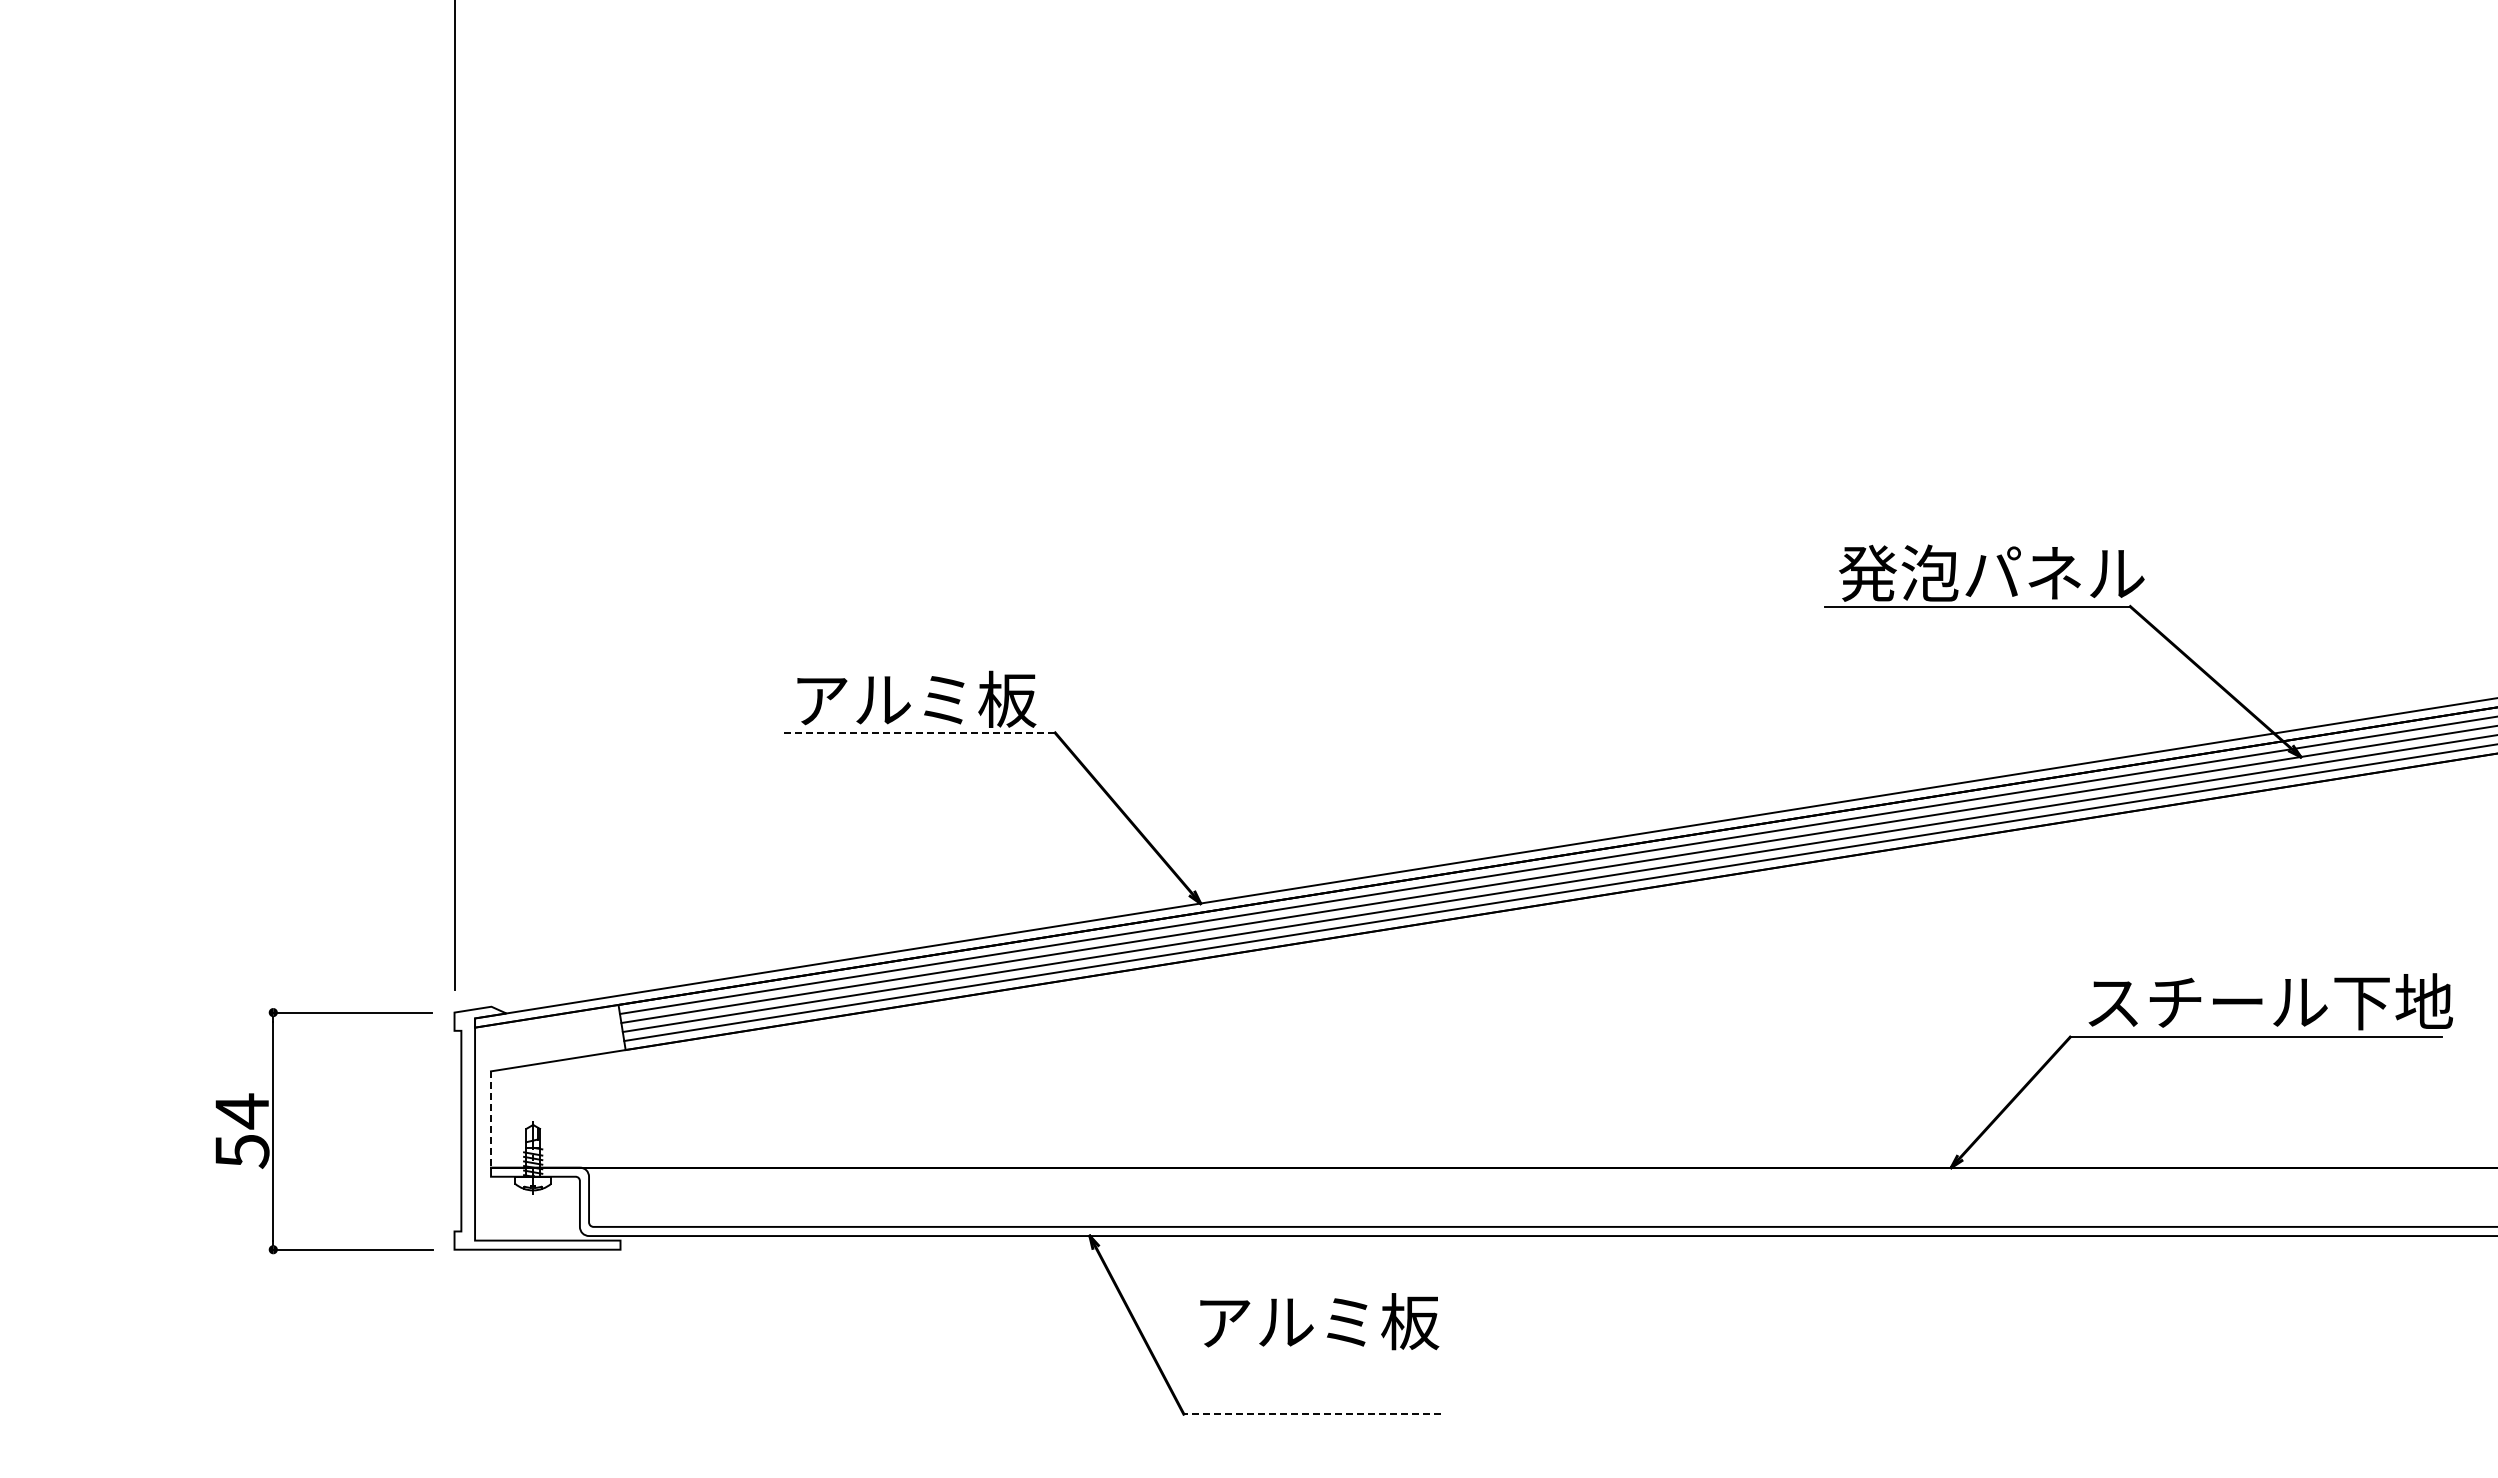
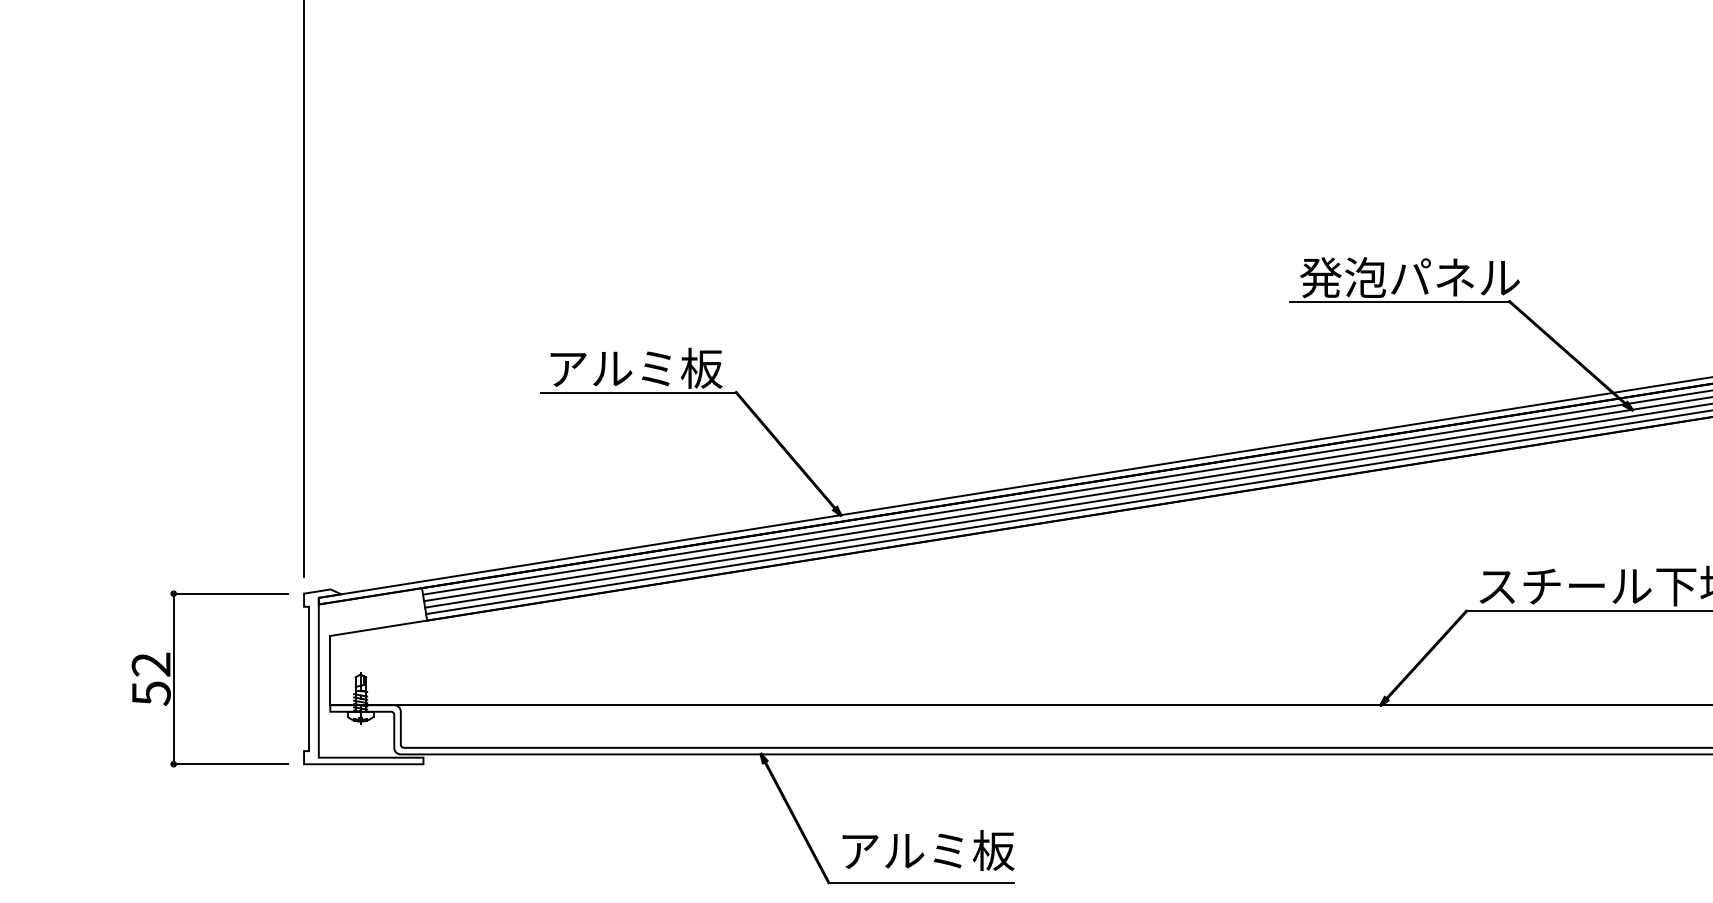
line: (919, 732) -> (638, 392), dashed -> solid
text: (241, 1111) -> (150, 664), 54 -> 52
line: (491, 1120) -> (330, 671), dashed -> solid
text: (1319, 1321) -> (928, 850), moved
line: (1312, 1414) -> (921, 882), dashed -> solid

